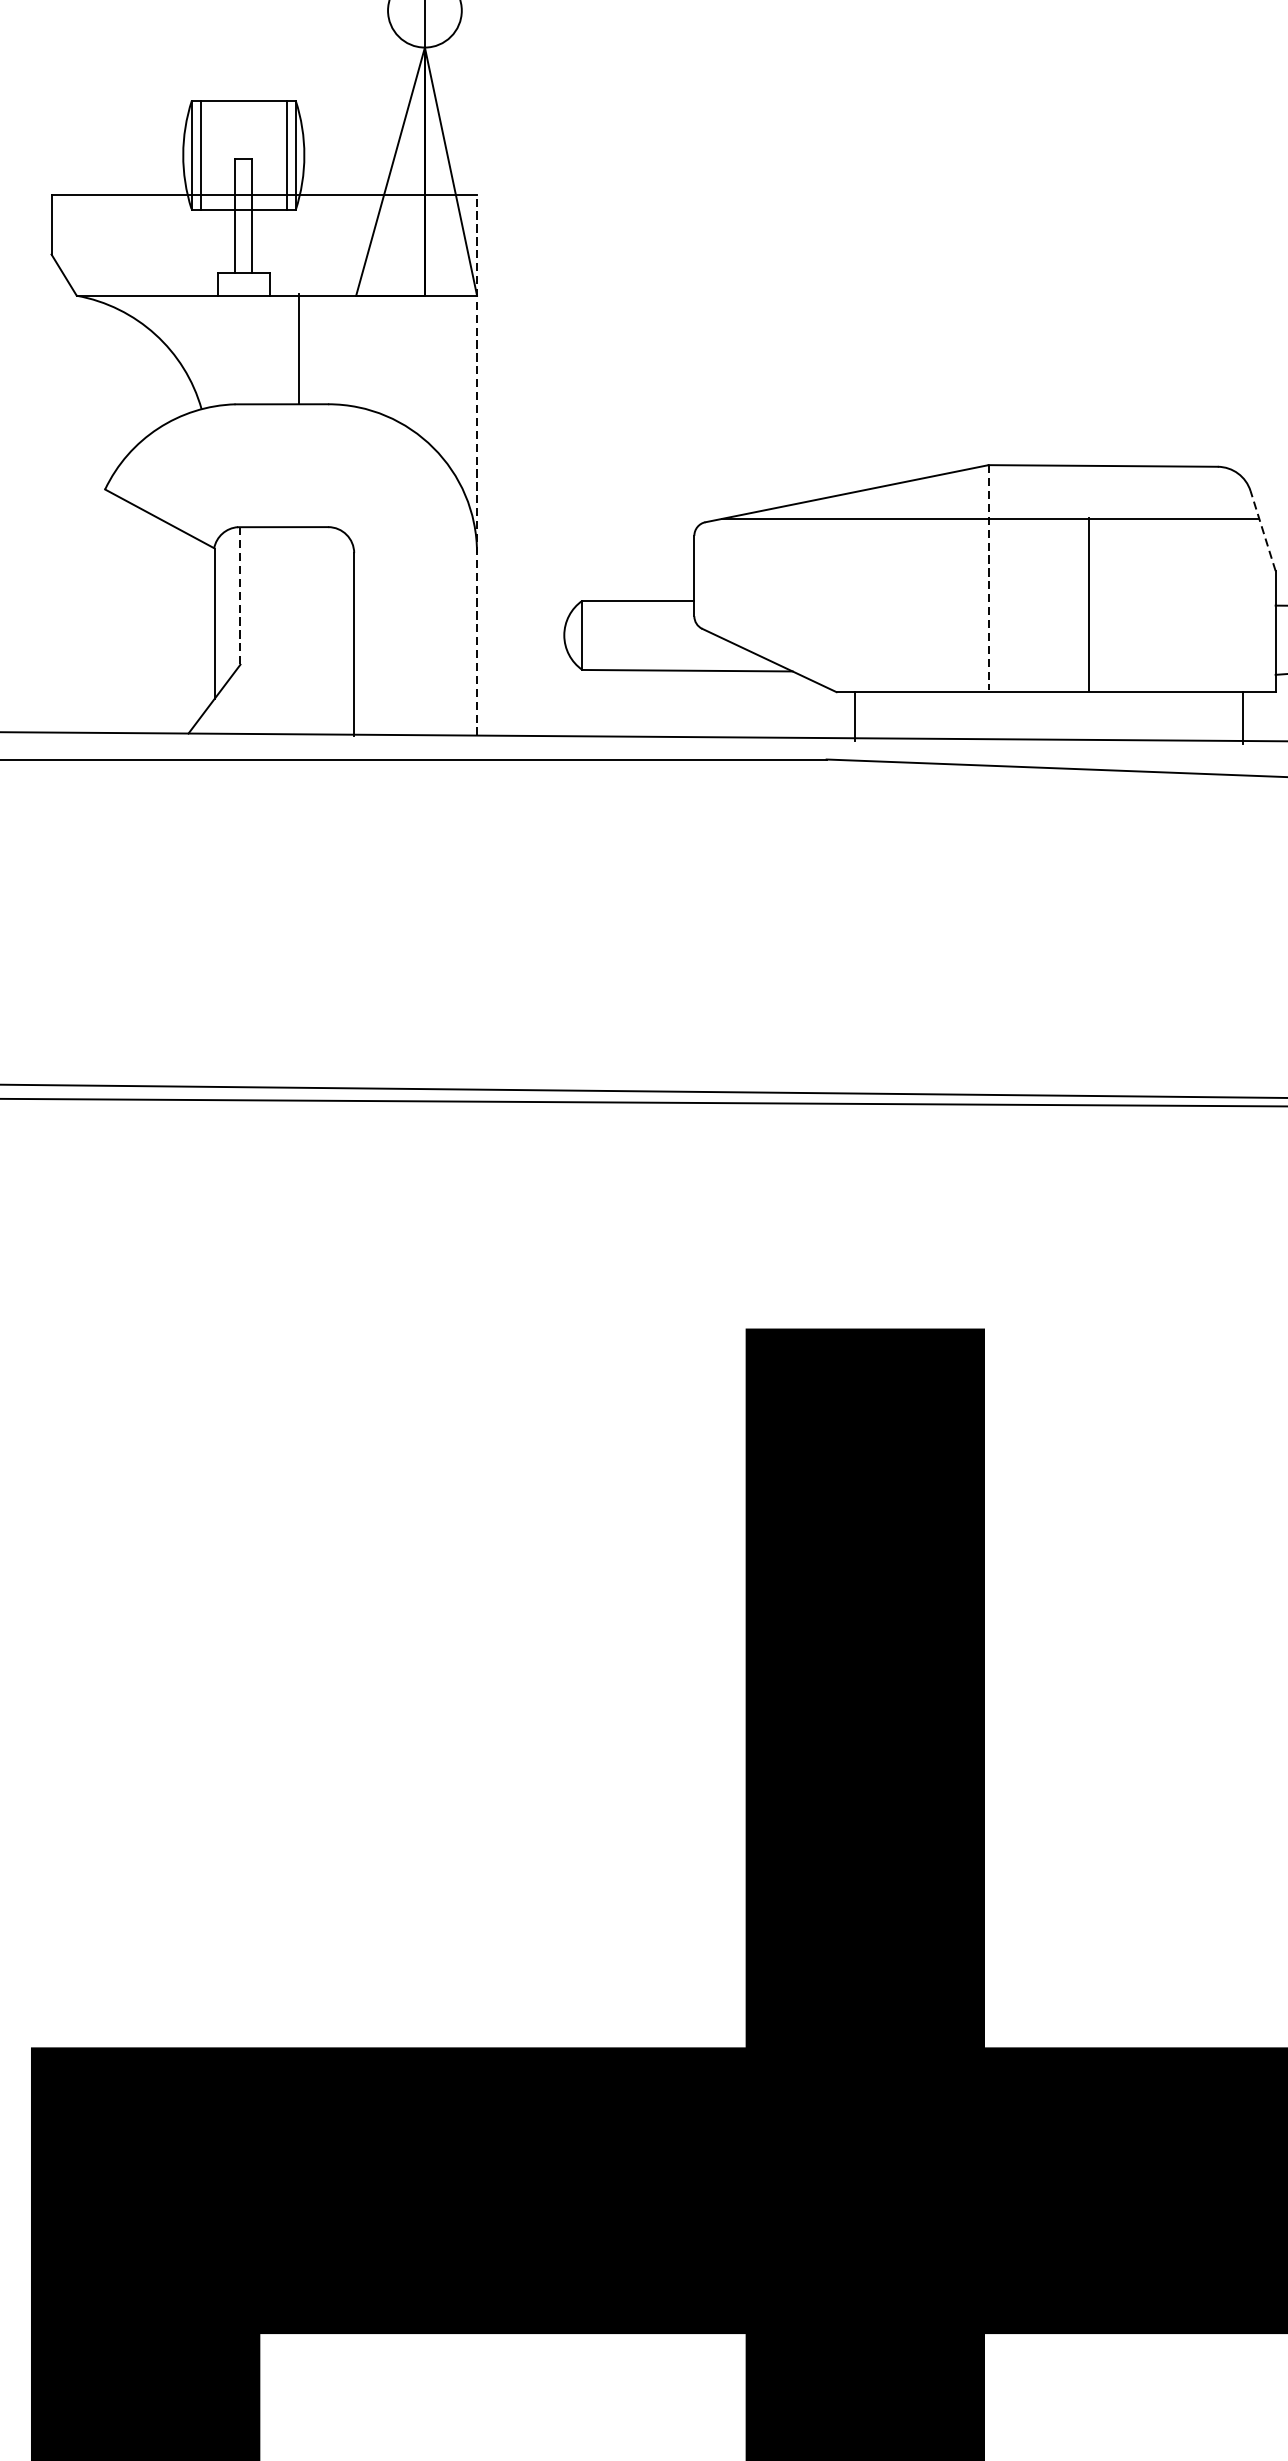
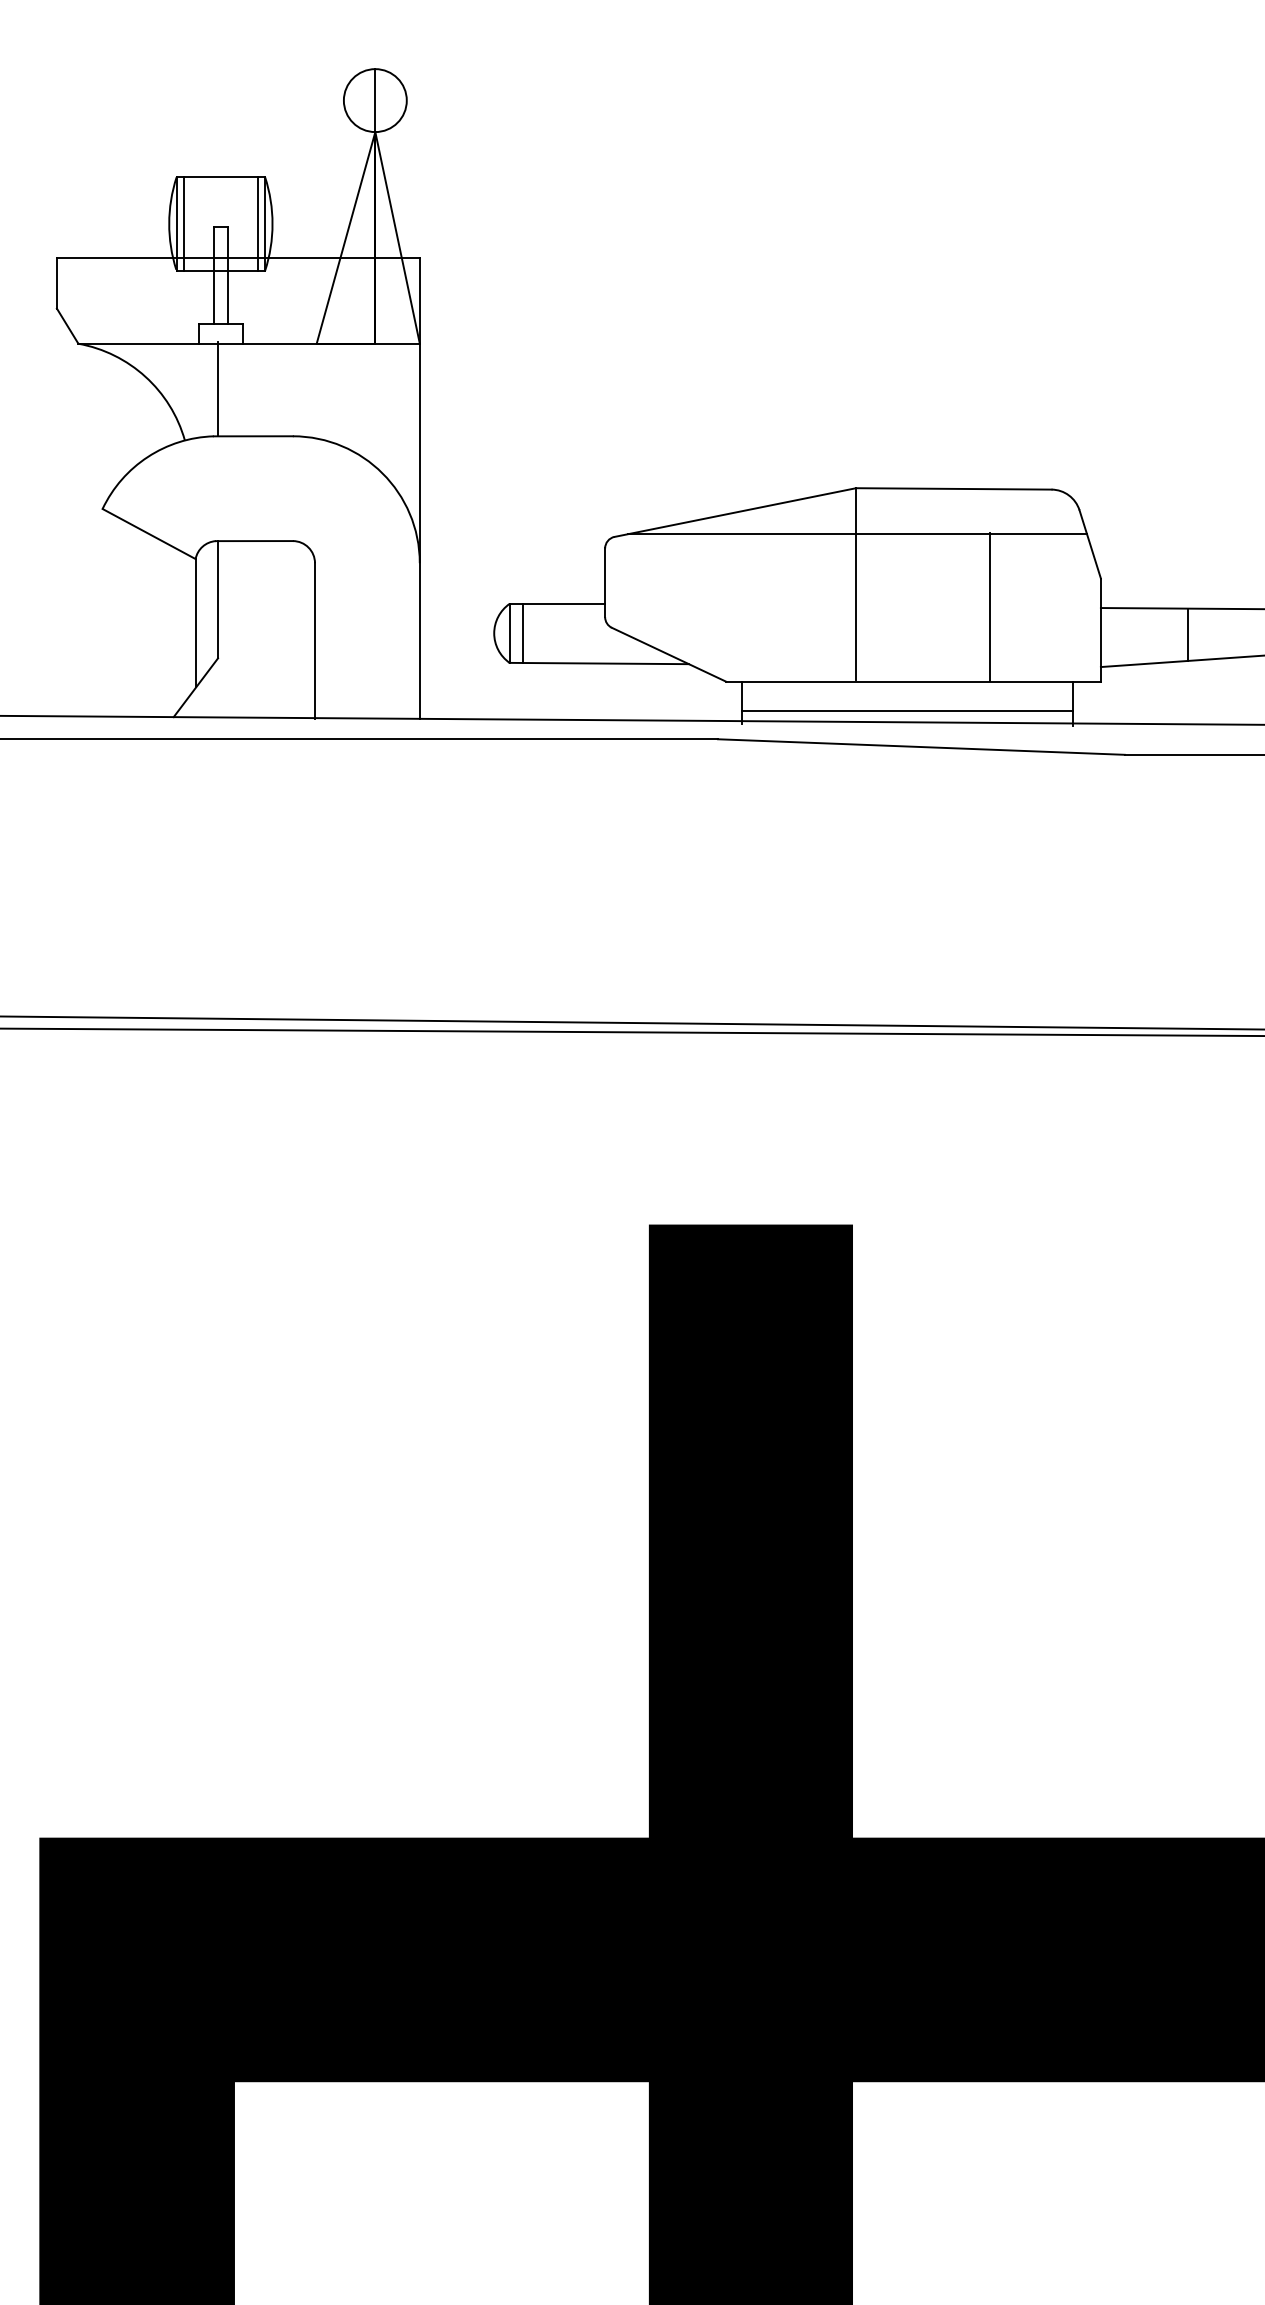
line: (299, 348) -> (218, 388), moved
line: (476, 464) -> (419, 487), dashed -> solid
line: (1263, 531) -> (1090, 544), dashed -> solid
line: (989, 578) -> (856, 584), dashed -> solid
line: (241, 595) -> (218, 599), dashed -> solid
line: (1088, 605) -> (989, 607), moved
line: (597, 634) -> (522, 632), added
line: (1048, 726) -> (907, 711), added

